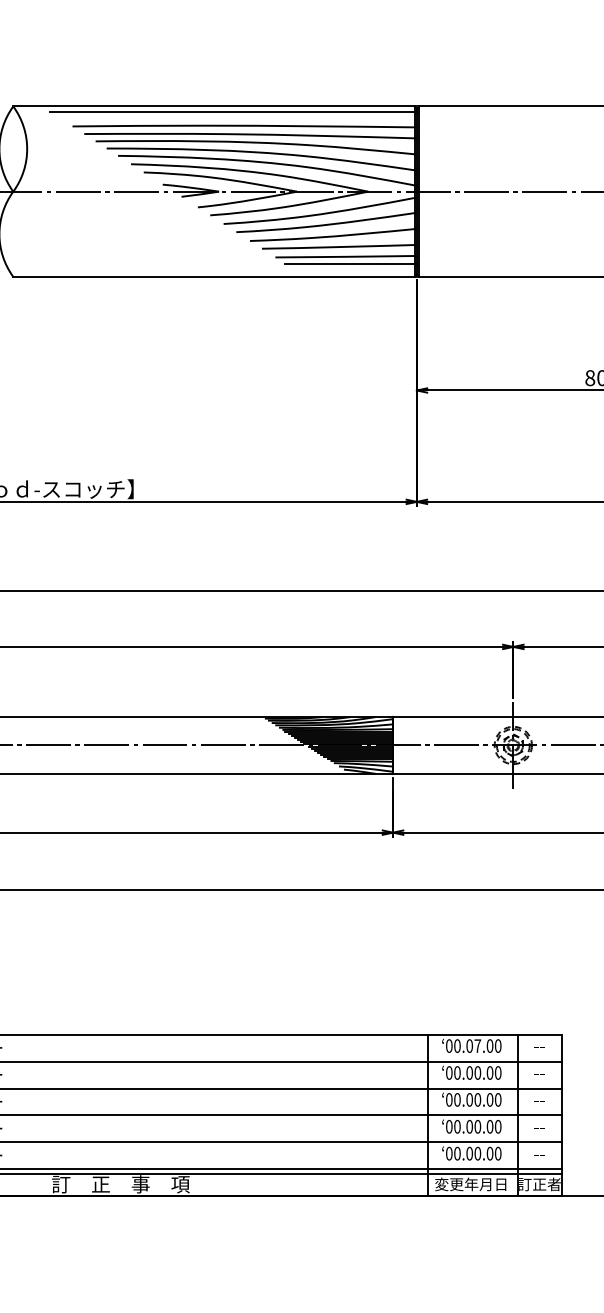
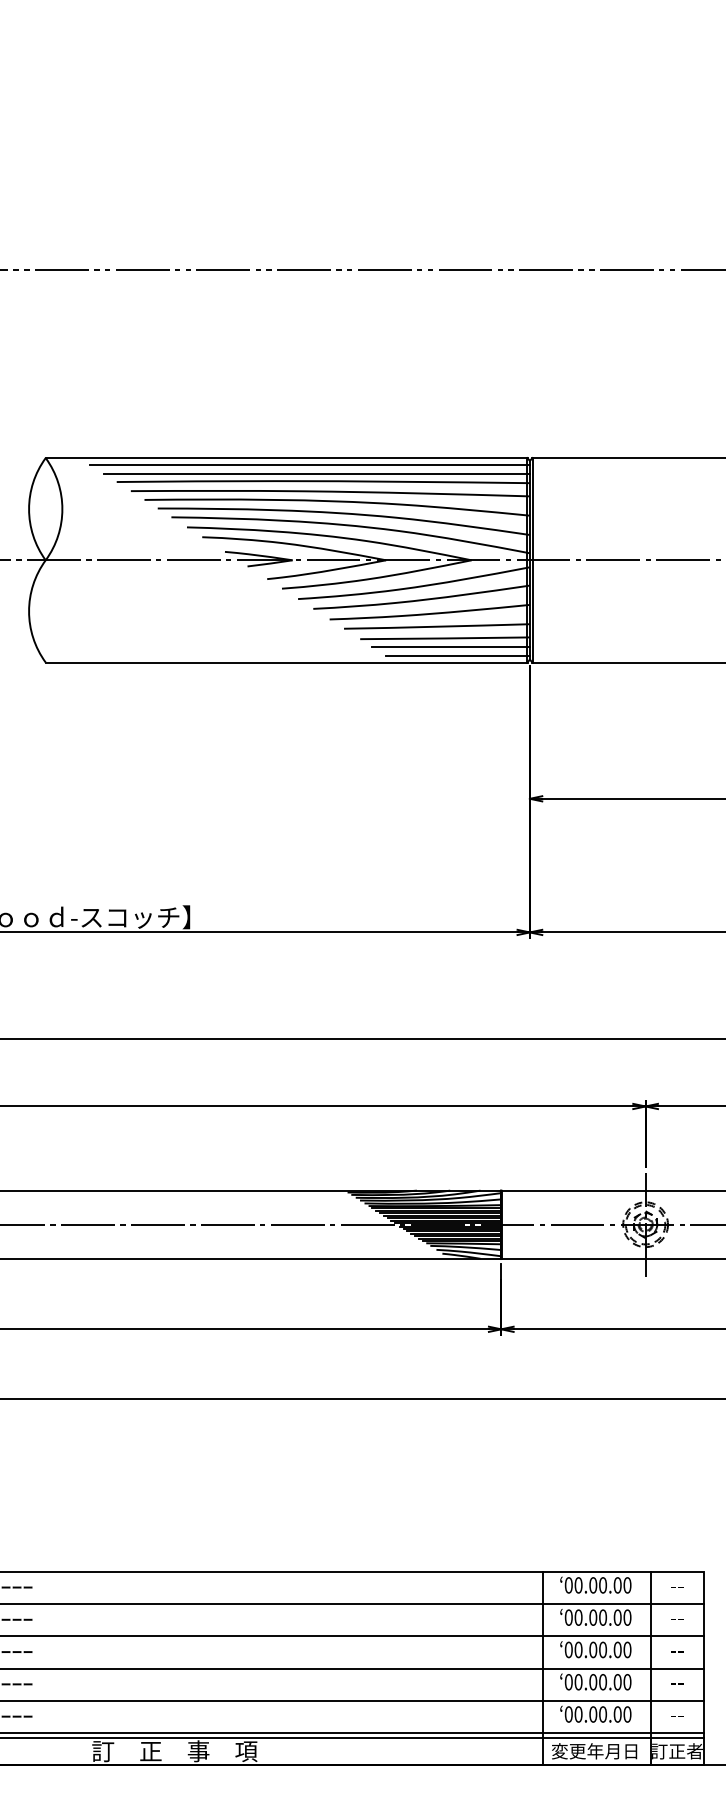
line: (239, 120) -> (316, 474), added
line: (356, 271) -> (457, 655), added
text: (478, 1046) -> (603, 1585), 00.07.00 -> 00.00.00

